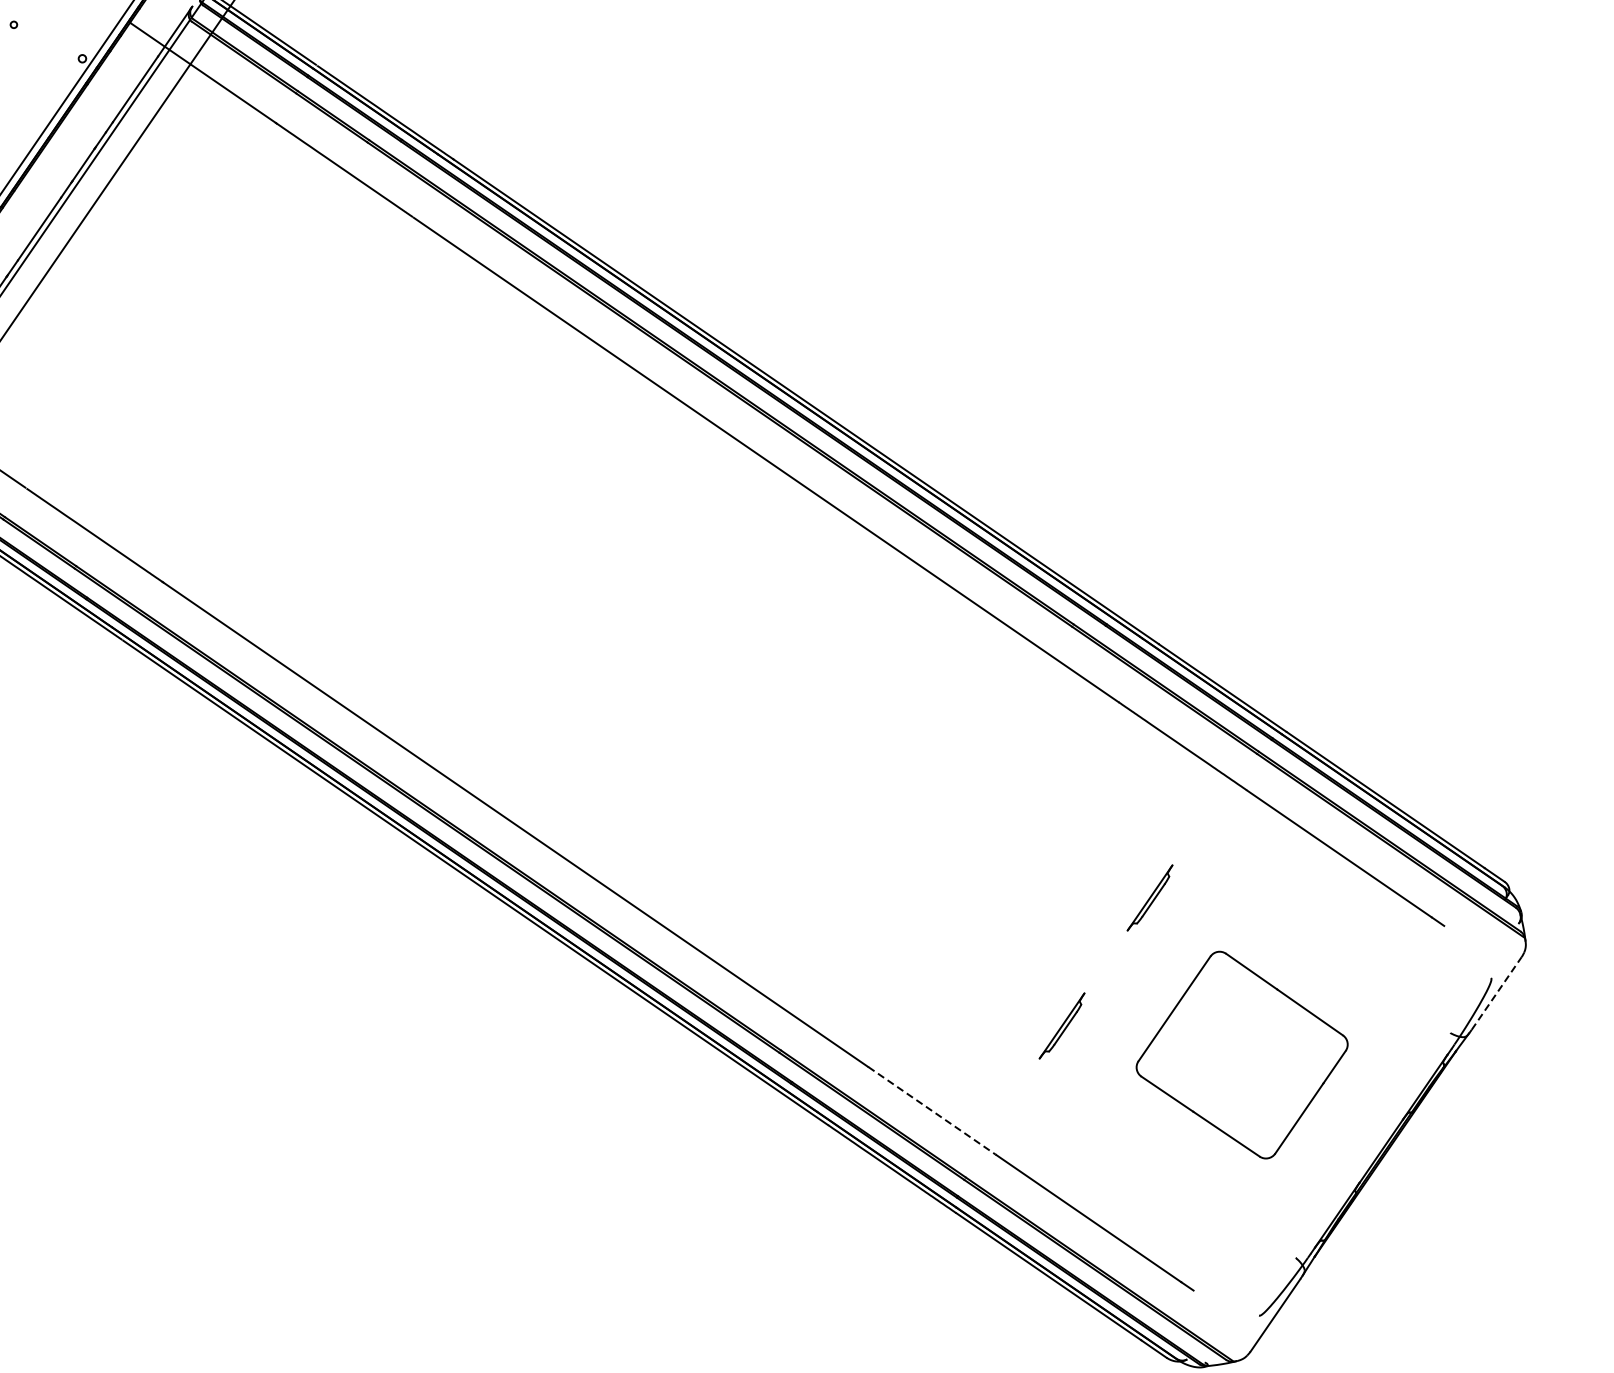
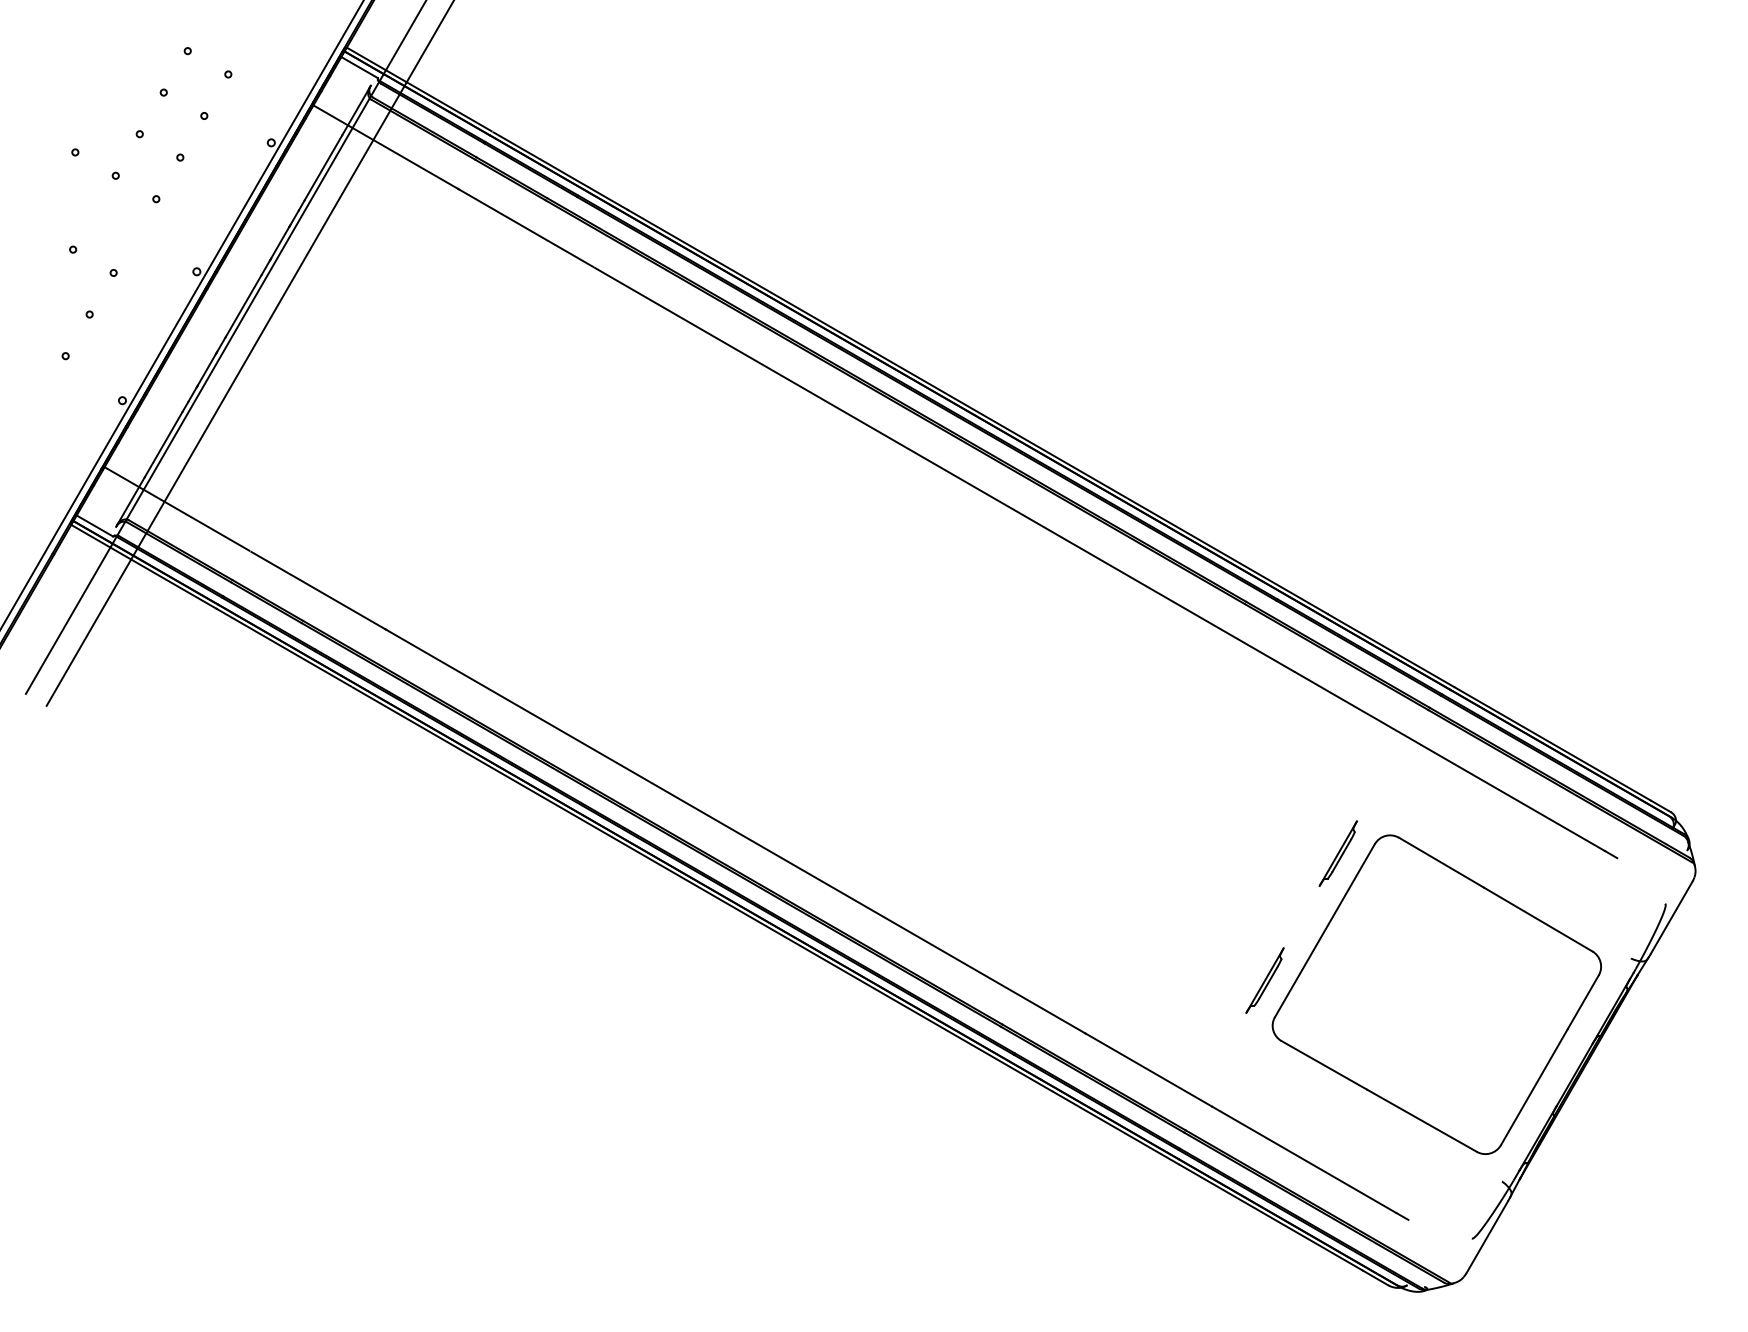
line: (1496, 993) -> (1671, 917), dashed -> solid
part: (1242, 1054) -> (1436, 994), size x1.67
line: (931, 1111) -> (1148, 1070), dashed -> solid

